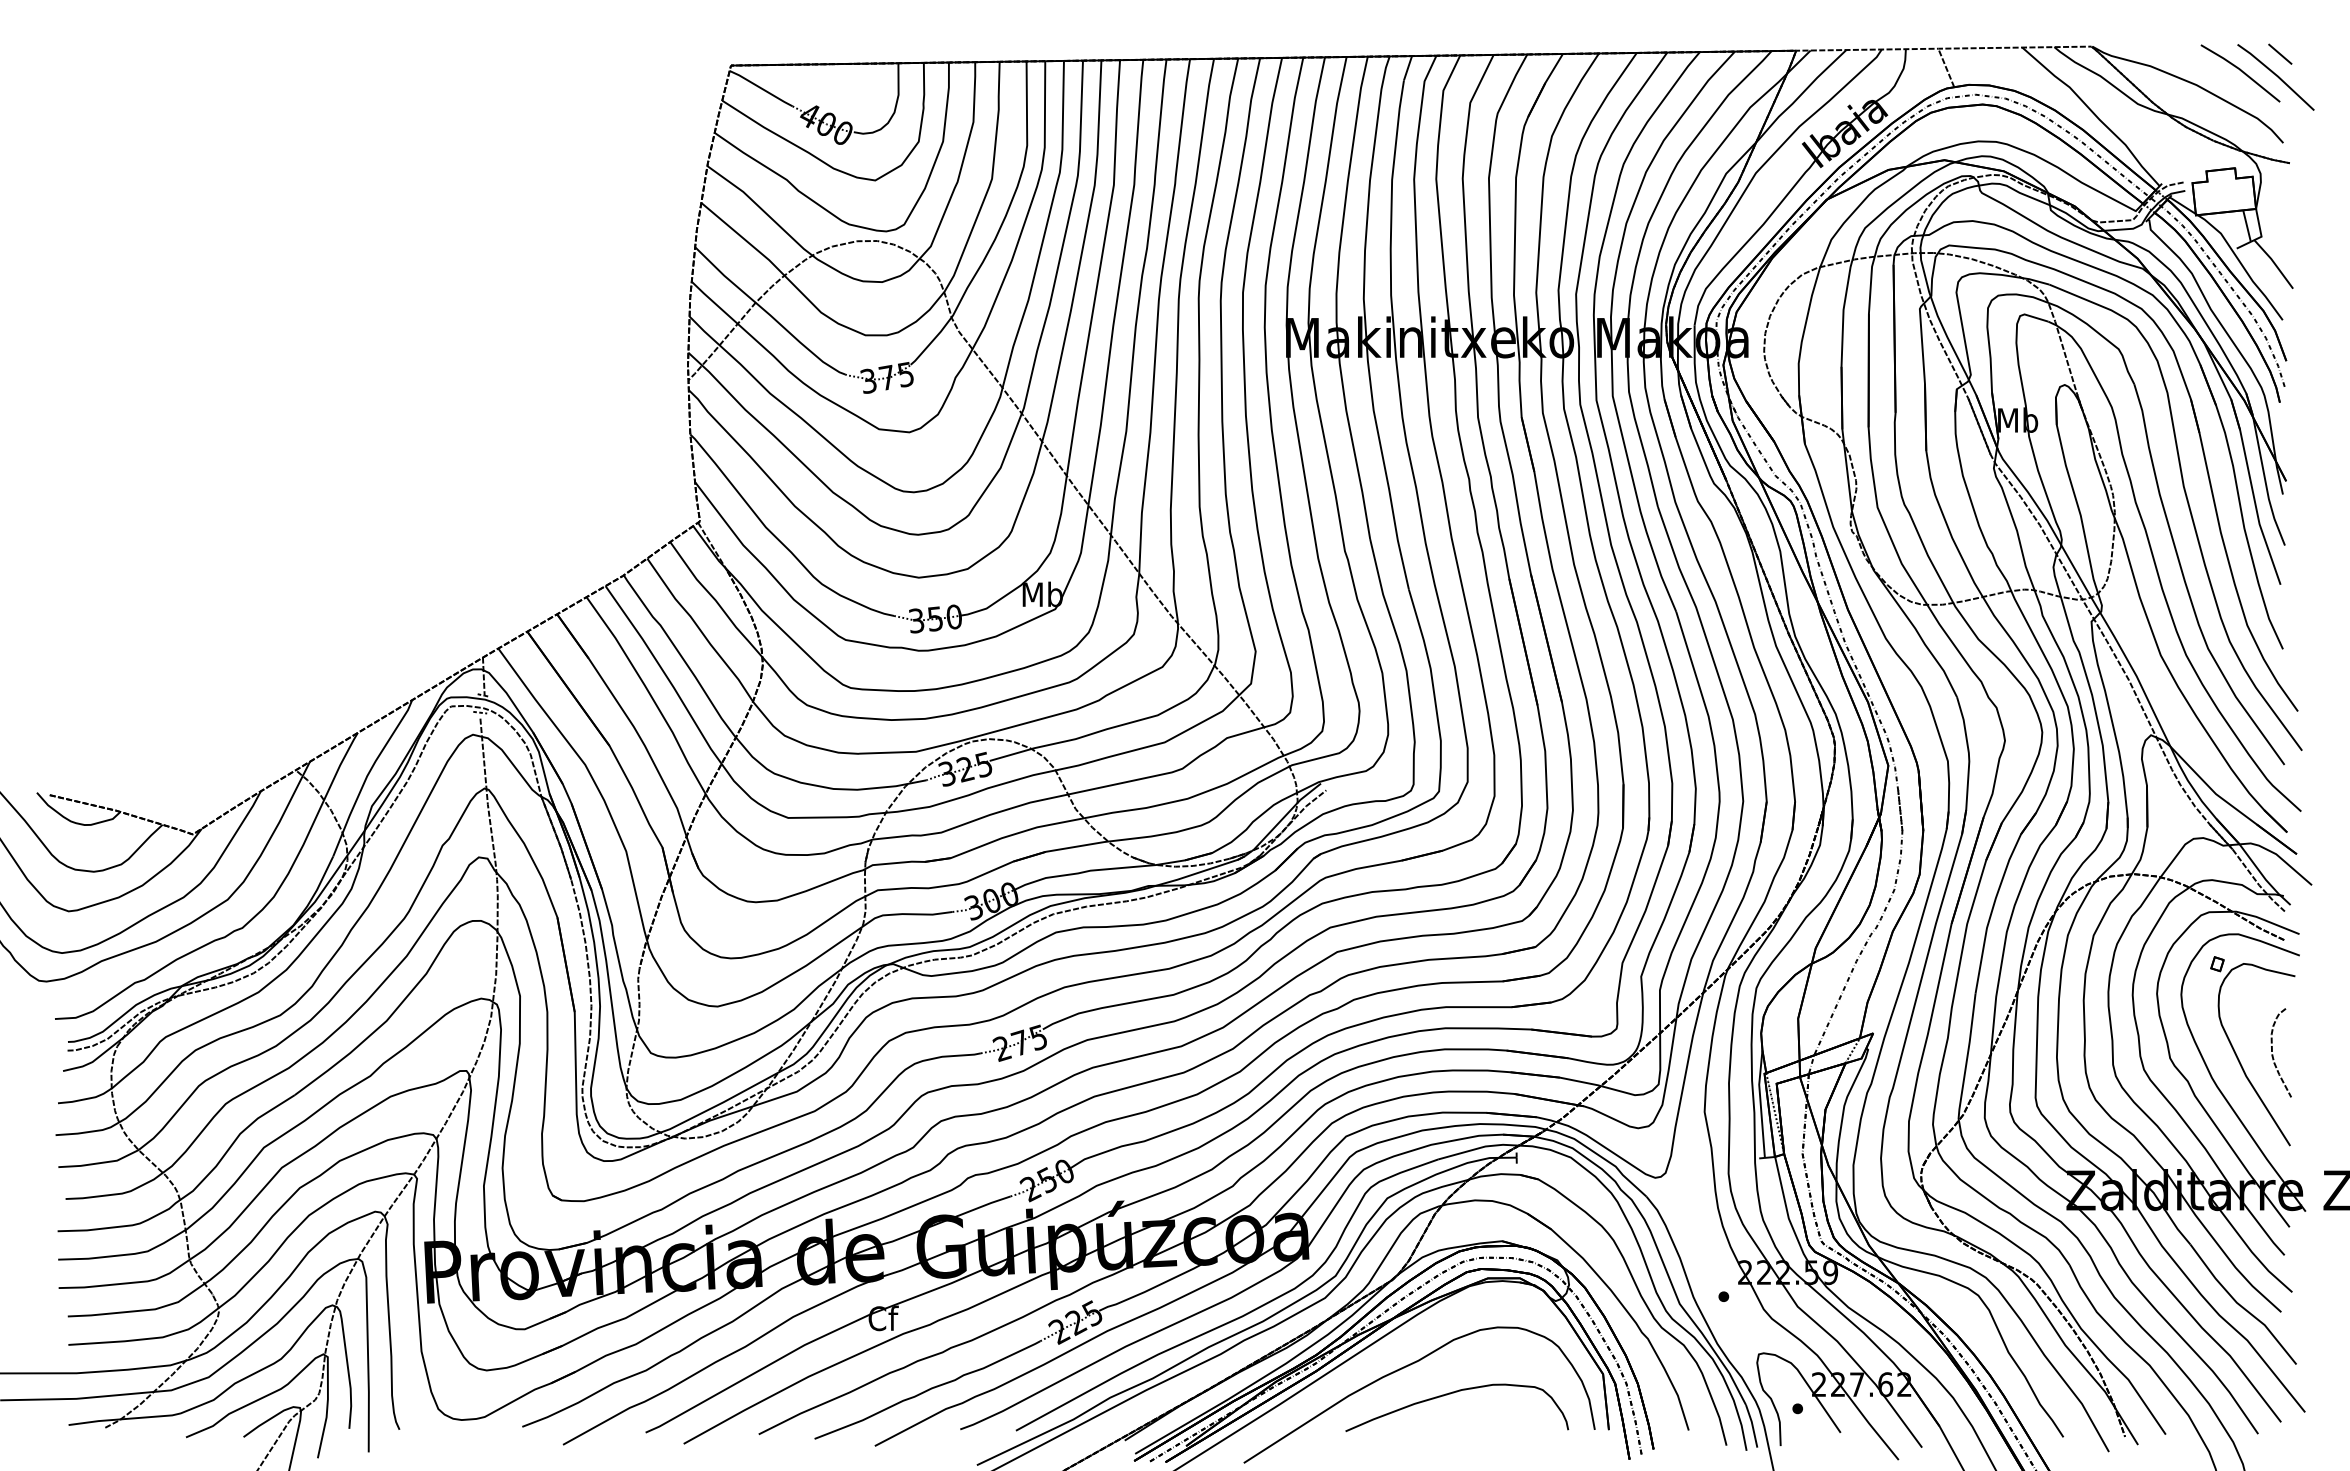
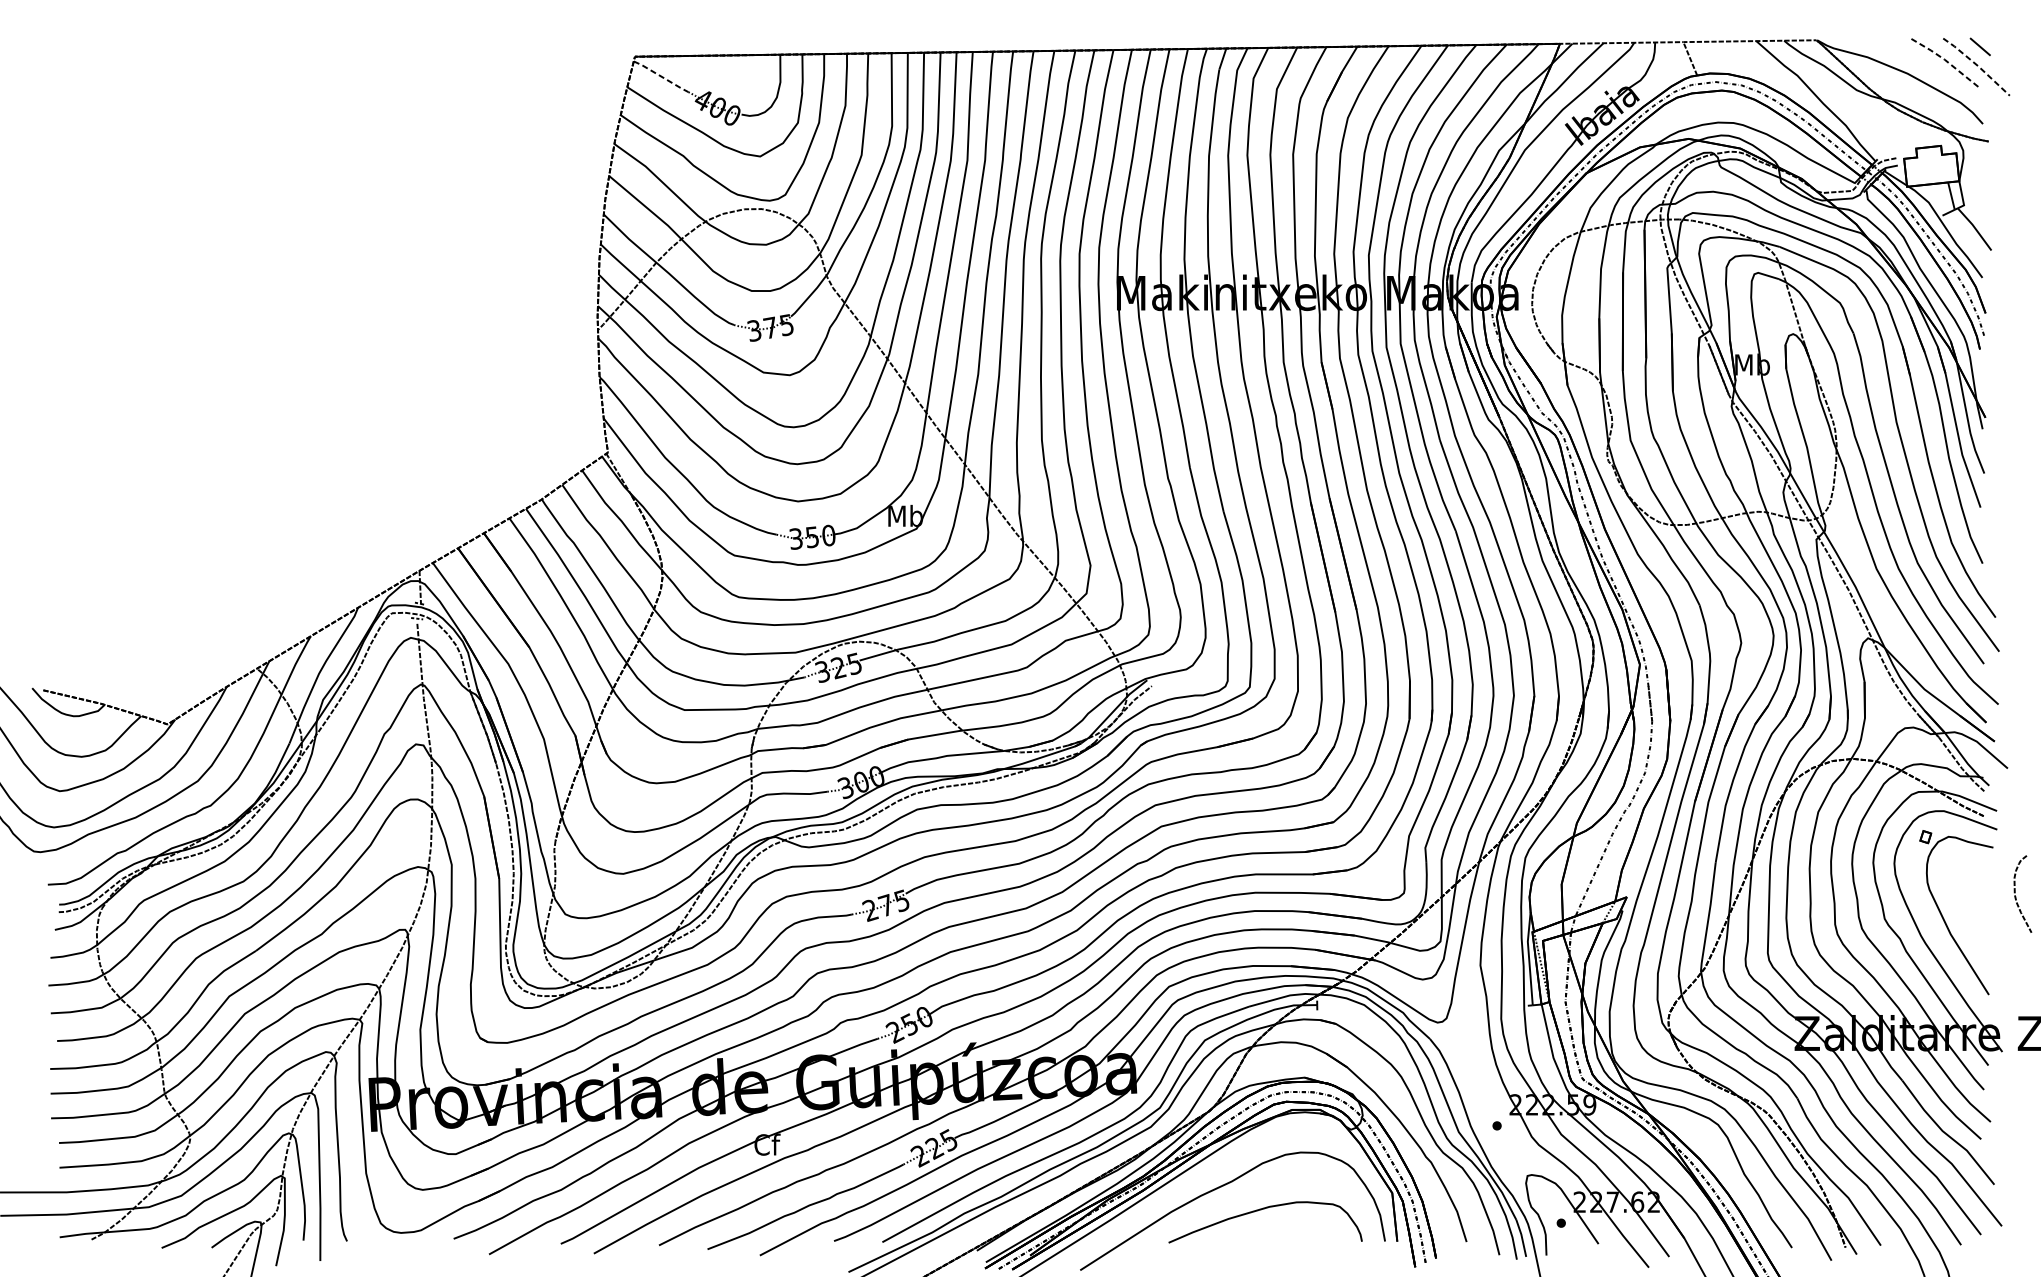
line: (2240, 70) -> (1945, 61), solid -> dashed
line: (2277, 75) -> (1977, 65), solid -> dashed
line: (761, 88) -> (661, 76), solid -> dashed
curve: (2273, 1054) -> (2016, 895), moved

